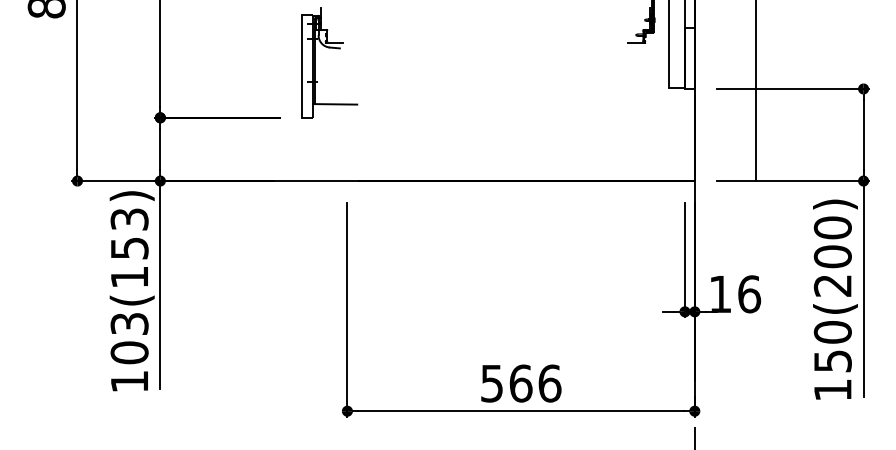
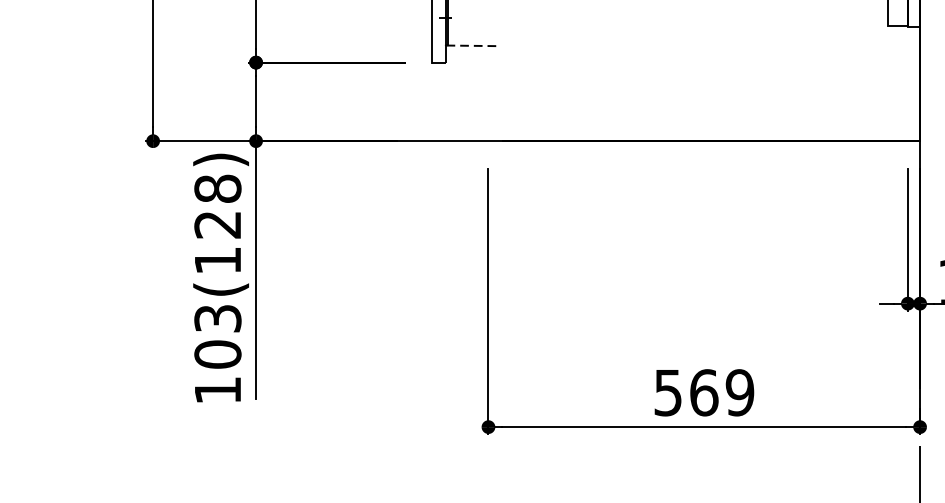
line: (335, 104) -> (473, 46), solid -> dashed
text: (129, 233) -> (217, 206), 103(153) -> 103(128)
text: (549, 383) -> (739, 392), 566 -> 569

